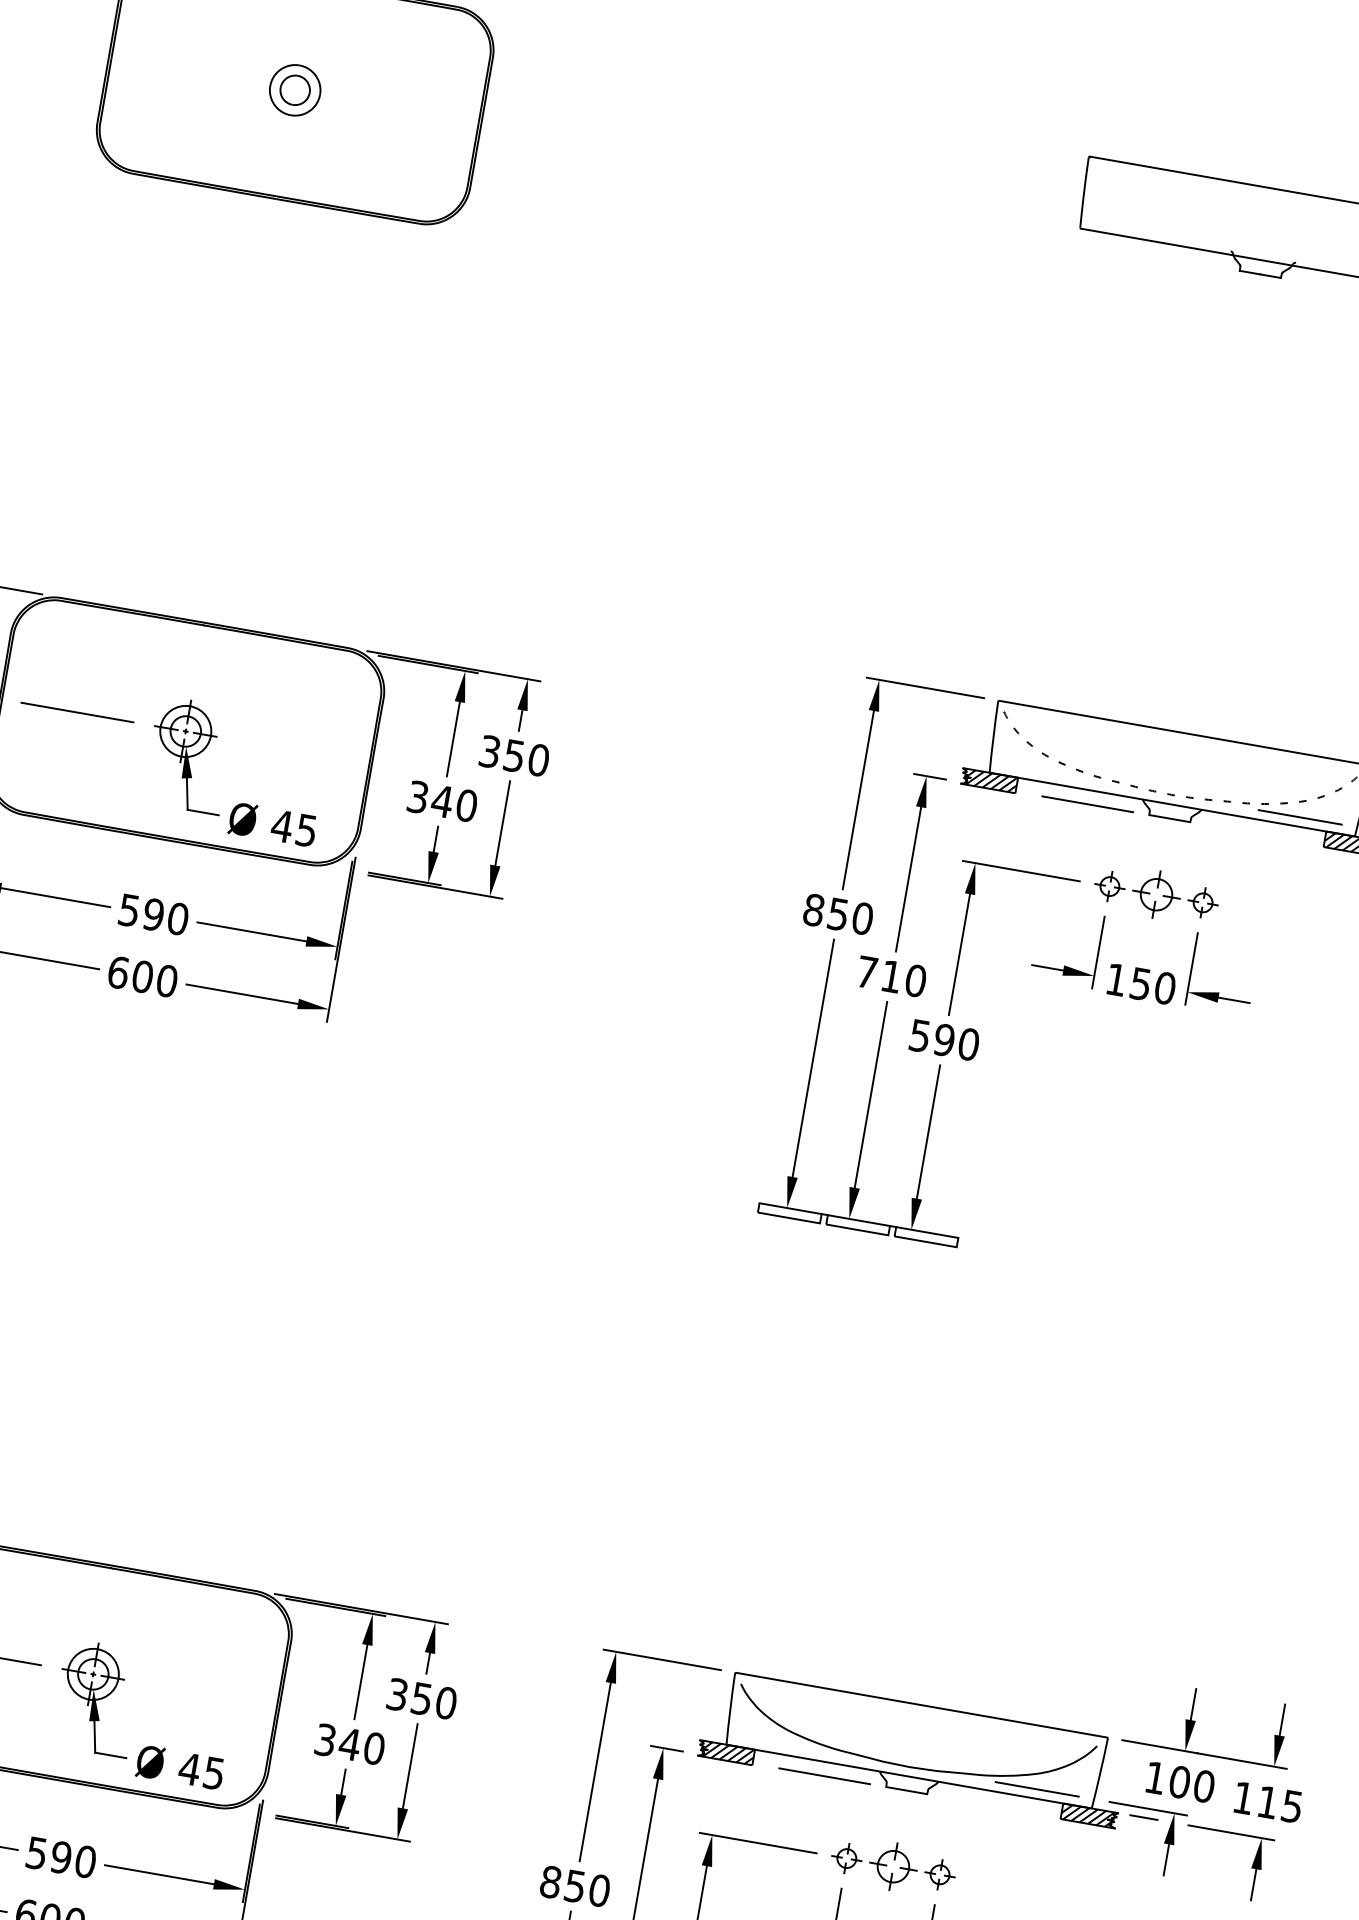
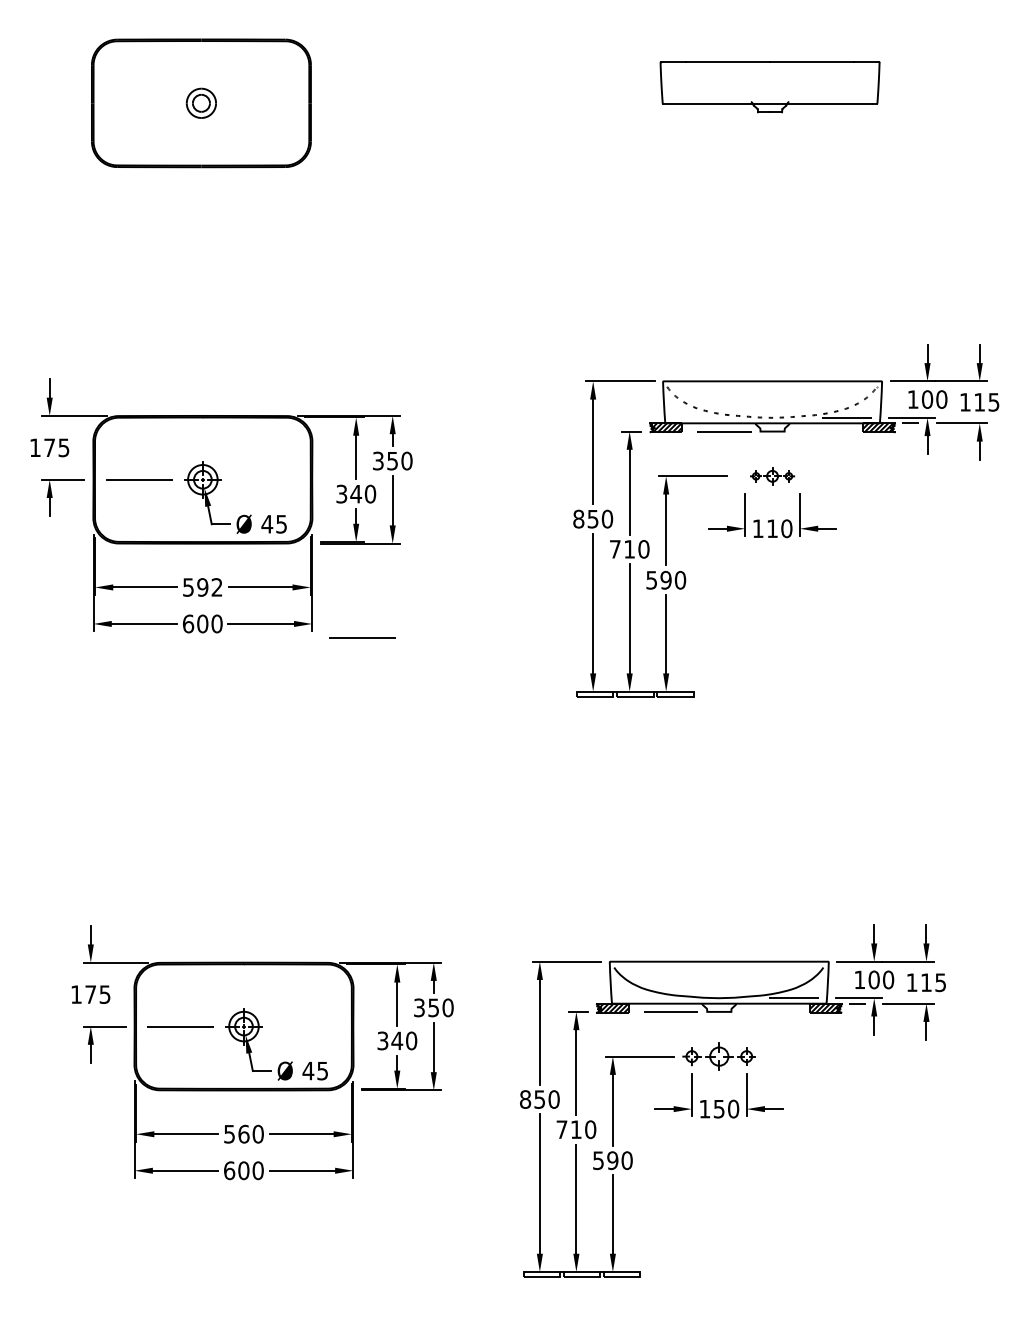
part: (1156, 895) -> (772, 476), size x0.6
text: (176, 918) -> (216, 587), 590 -> 592
text: (1140, 983) -> (772, 528), 150 -> 110
line: (410, 1047) -> (362, 637), added
text: (60, 1856) -> (243, 1133), 590 -> 560

